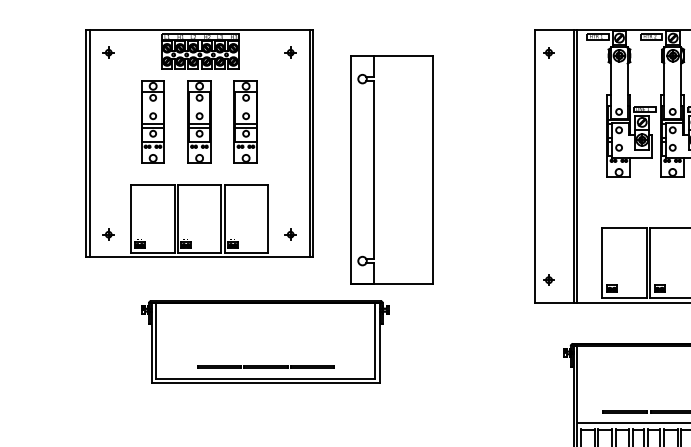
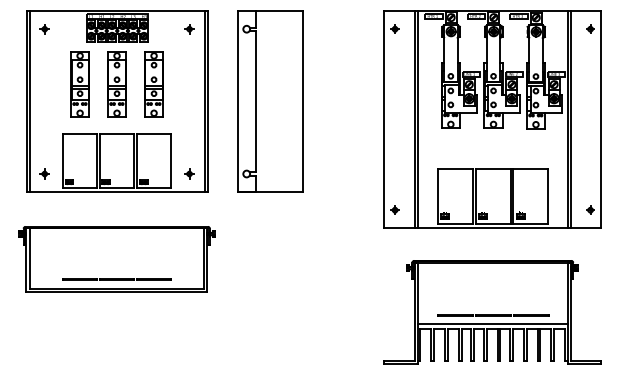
part: (392, 169) -> (270, 101), moved
part: (265, 342) -> (116, 259), moved

